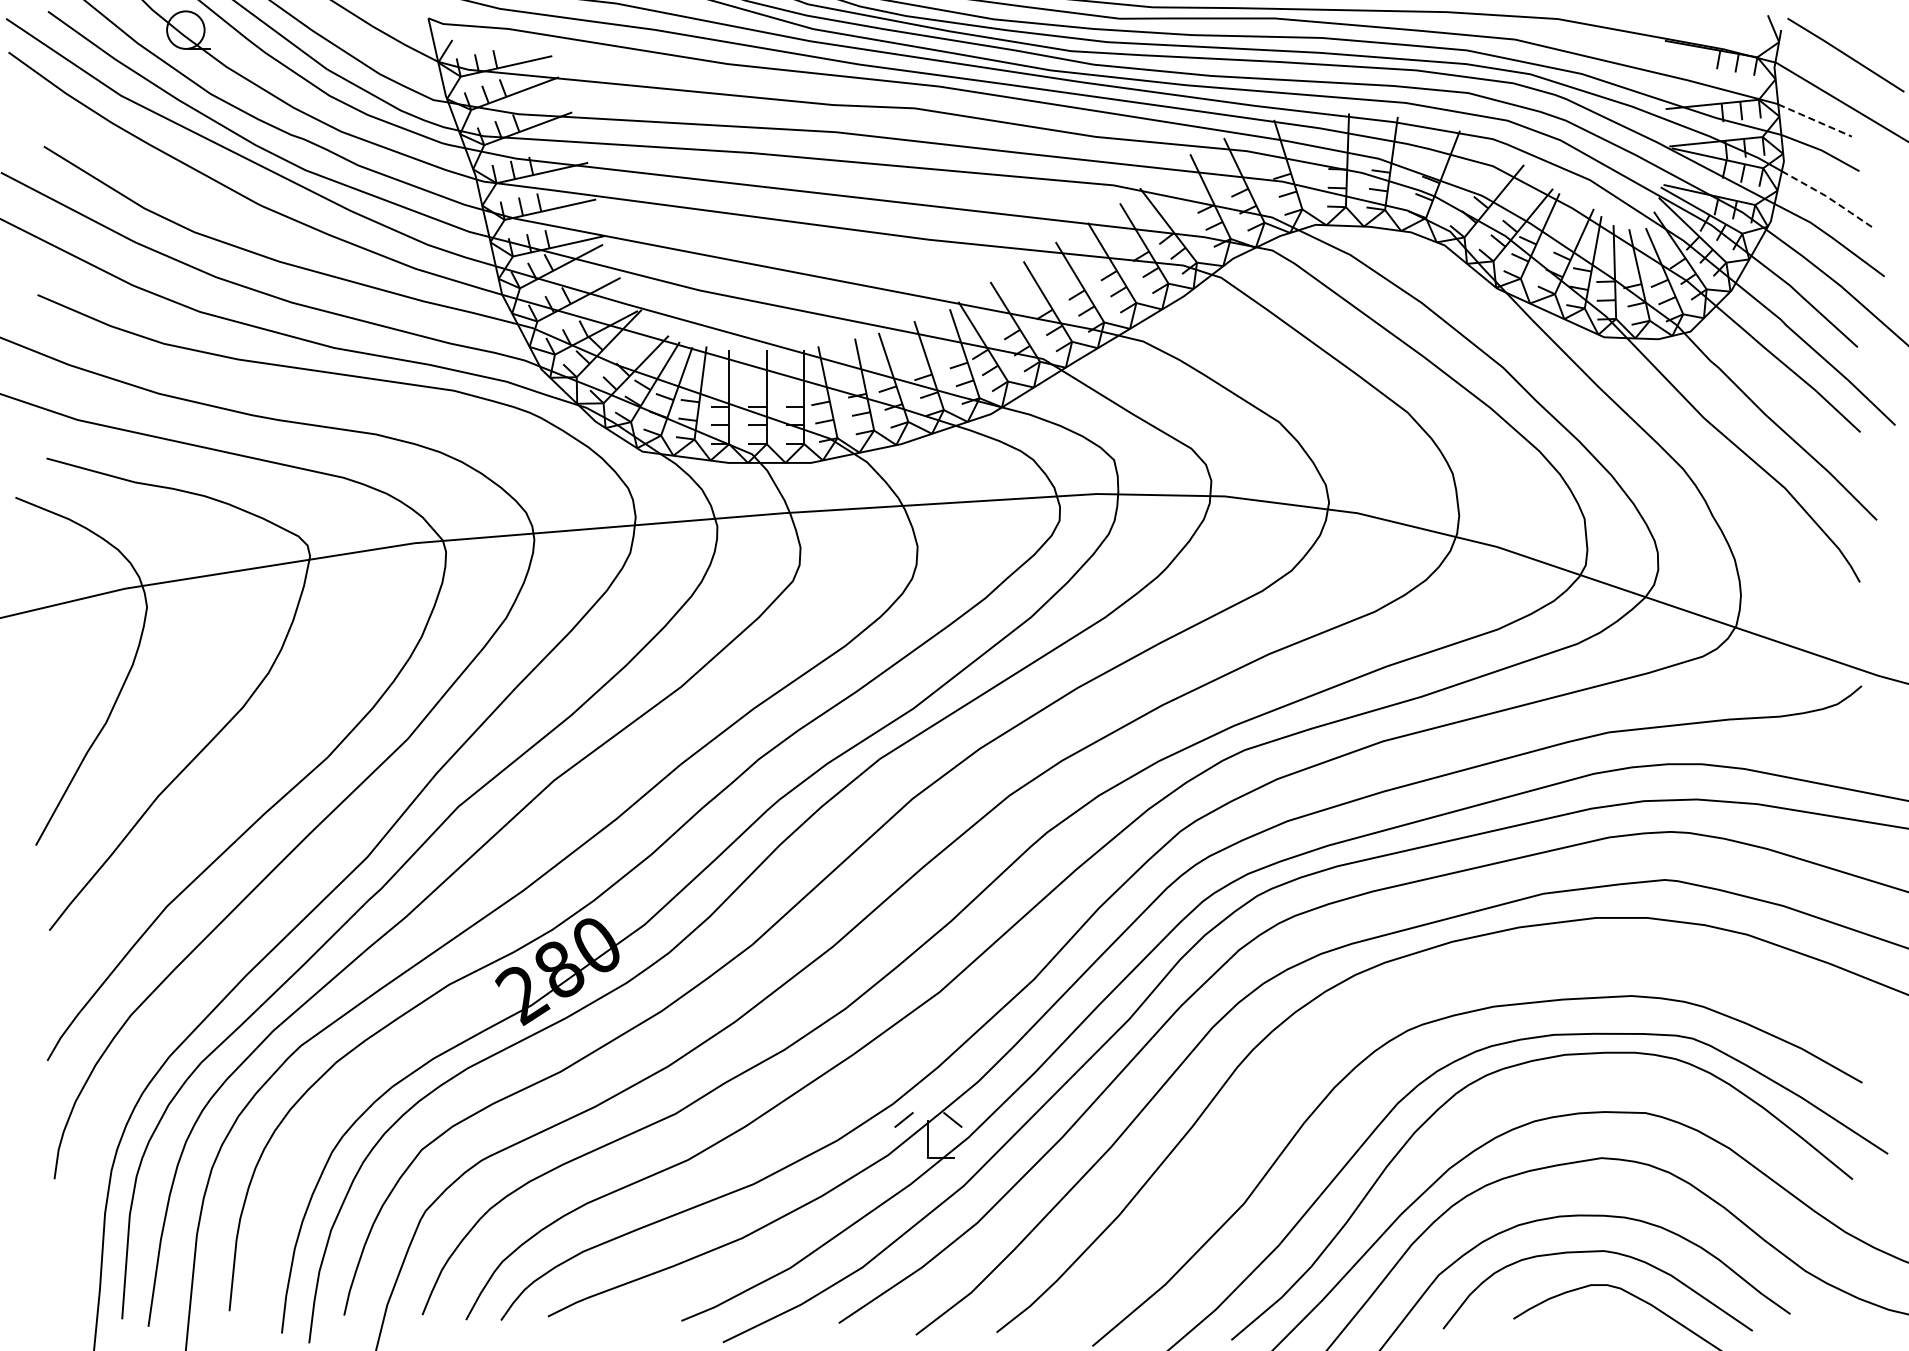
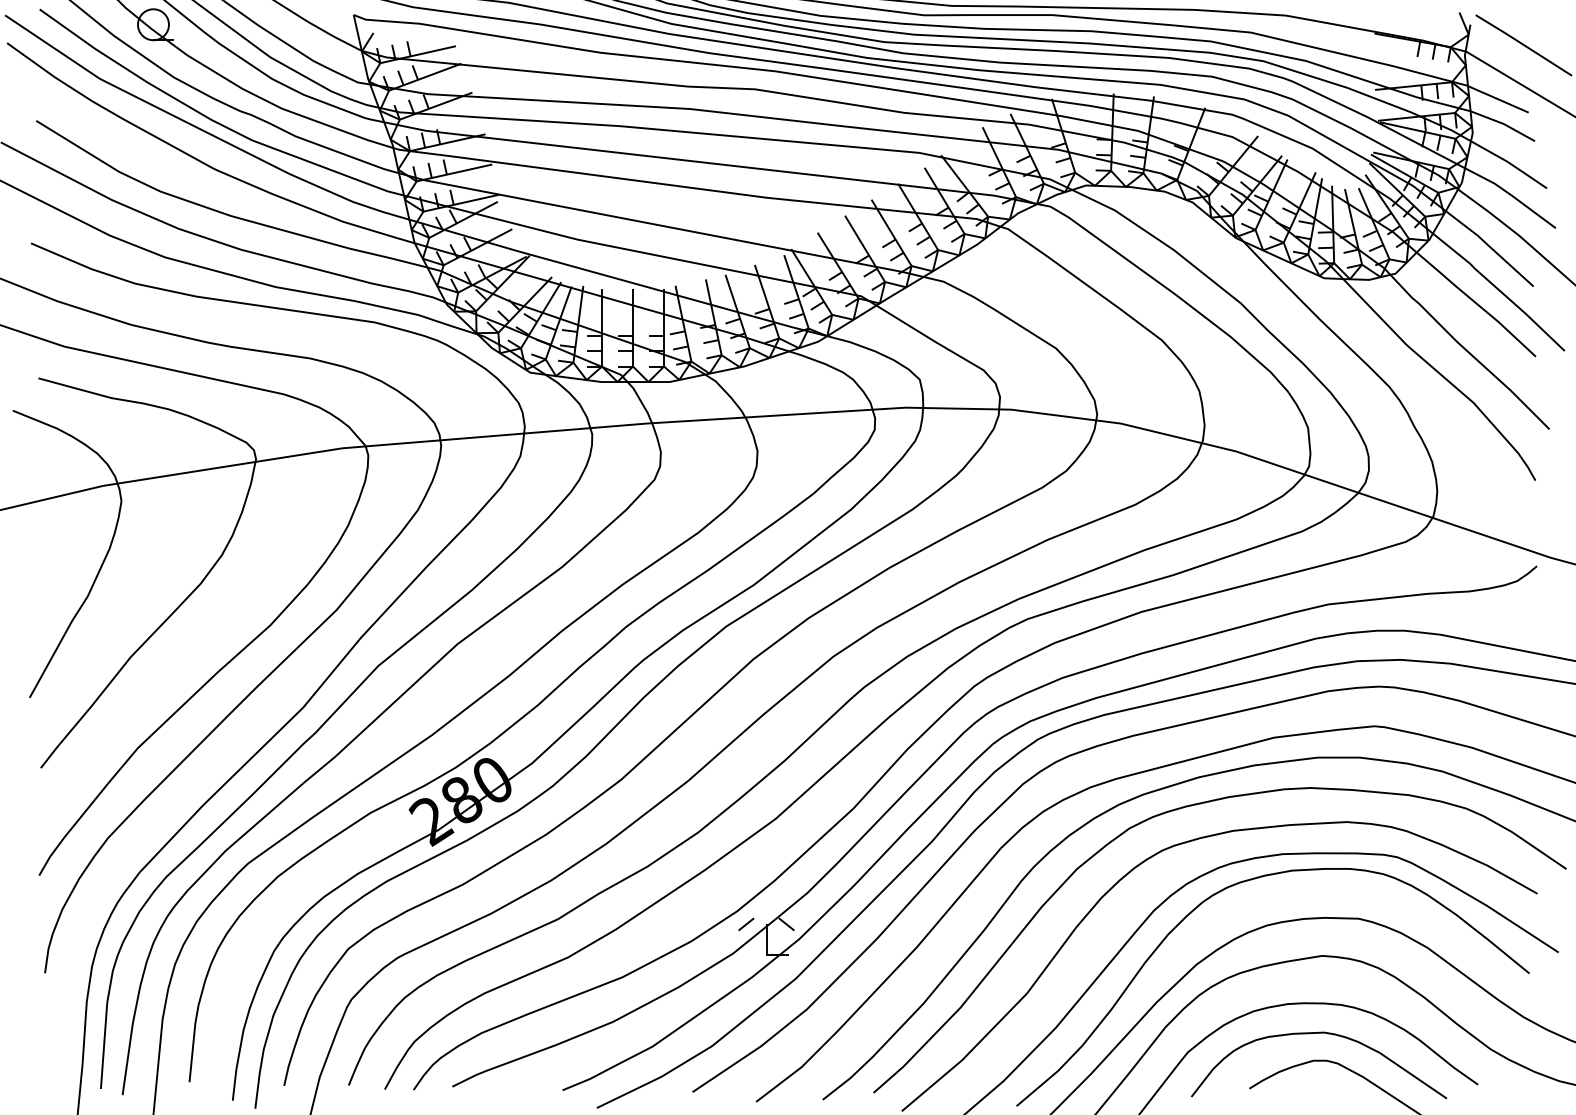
line: (1815, 120) -> (1498, 99), dashed -> solid
line: (1829, 198) -> (1510, 163), dashed -> solid
curve: (1433, 979) -> (1183, 808), added

